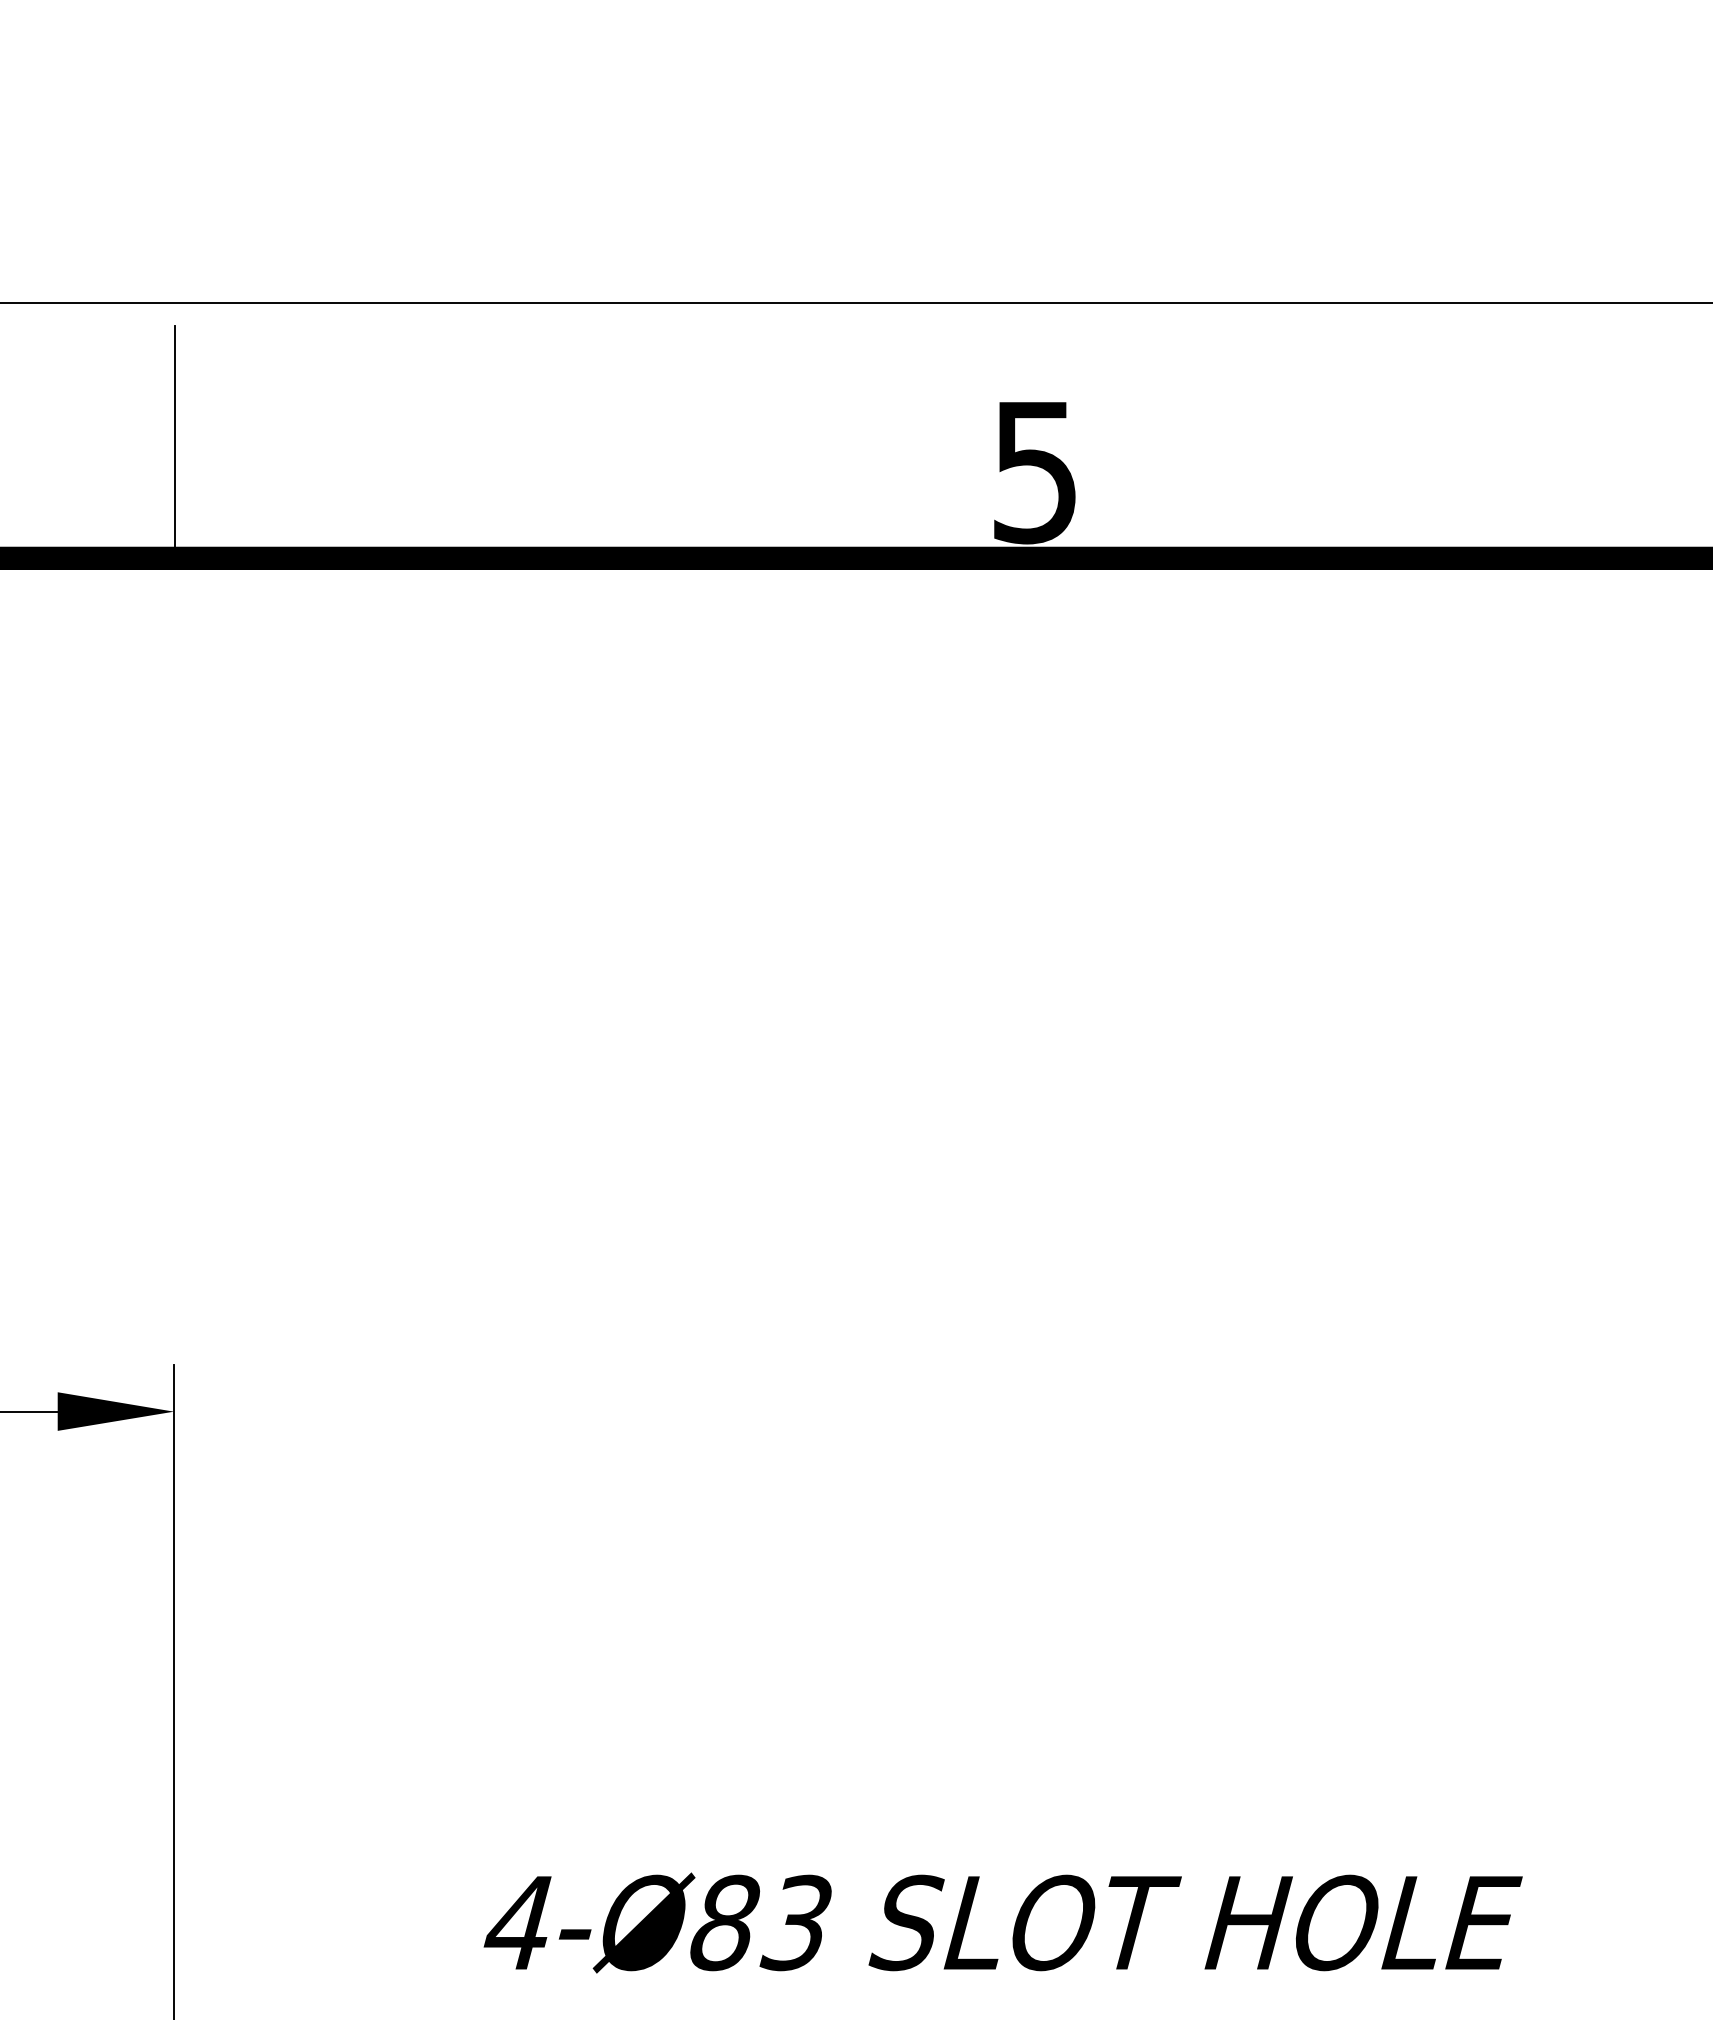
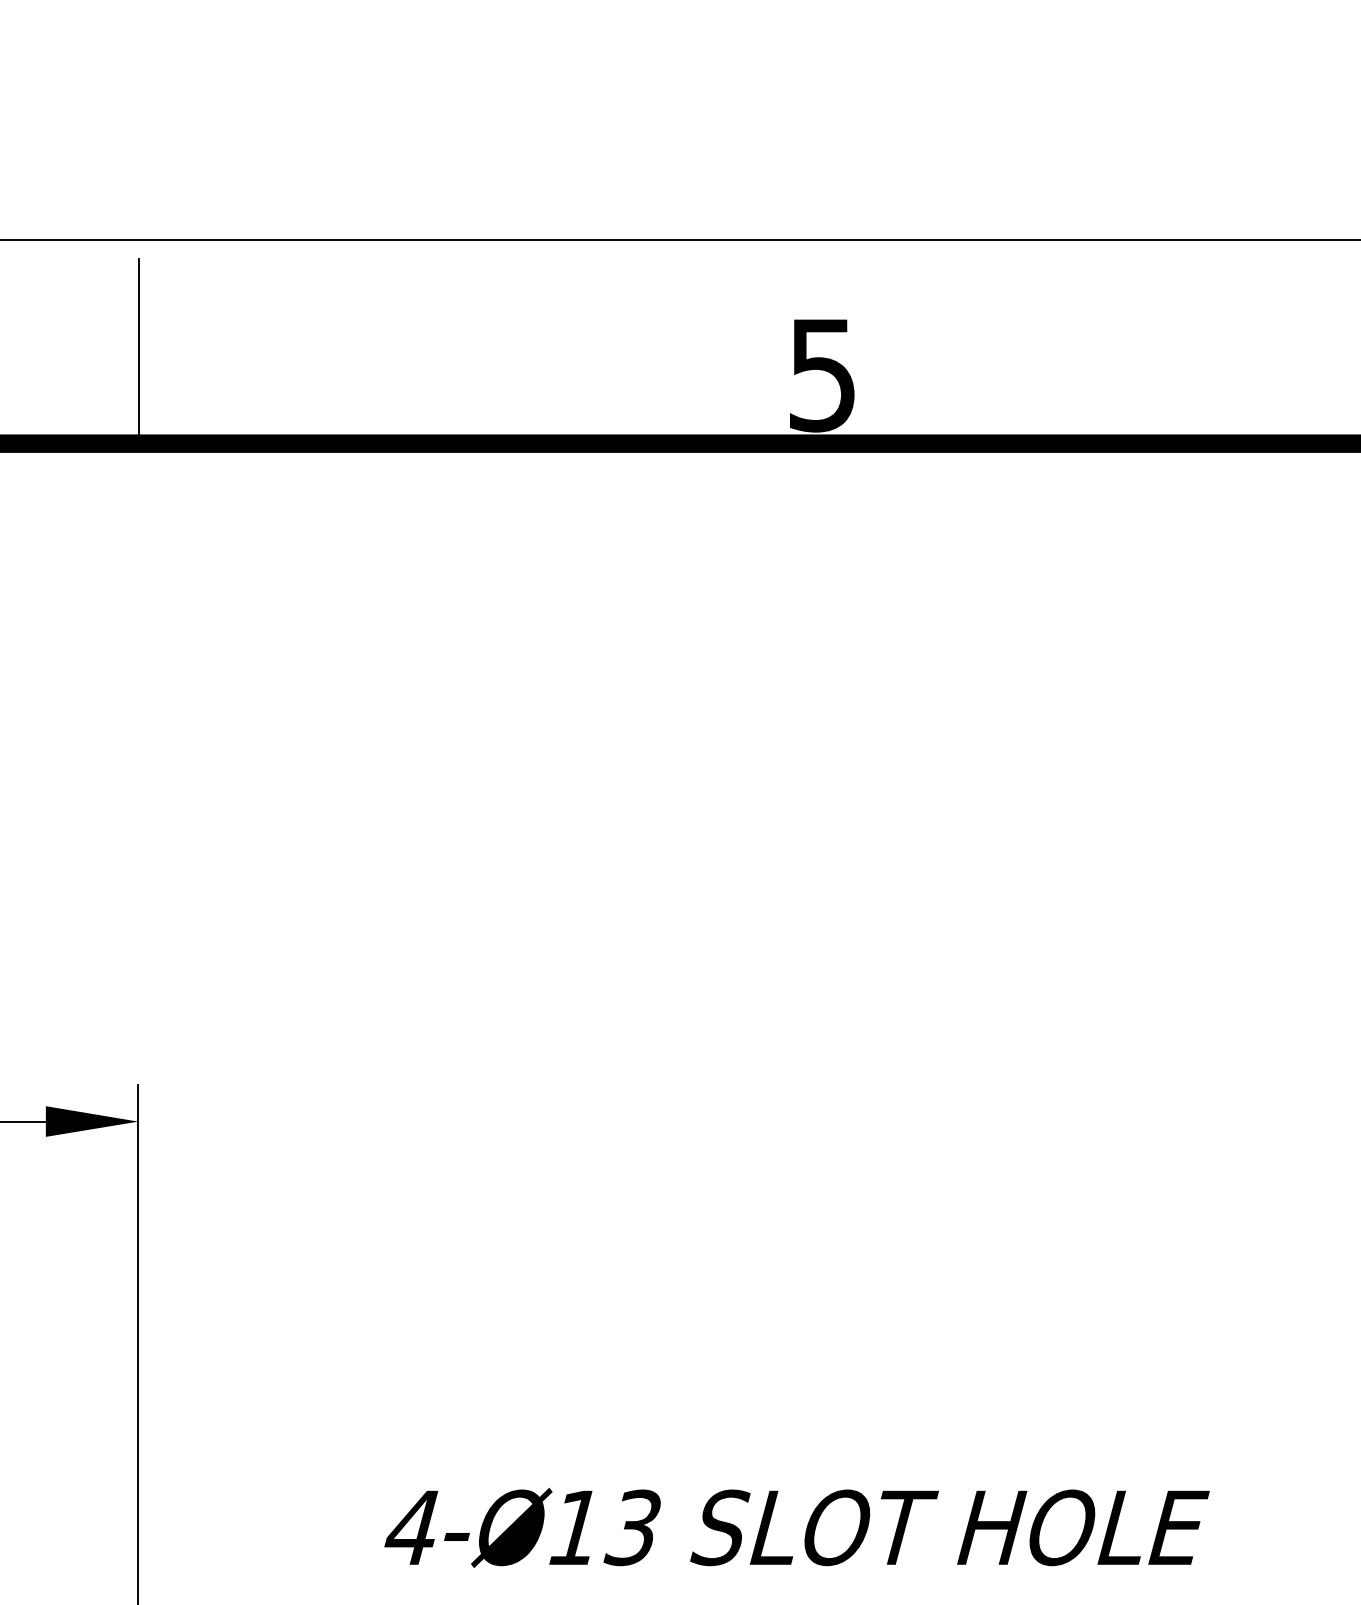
text: (725, 1922) -> (576, 1527), 4-Ø83 -> 4-Ø13

